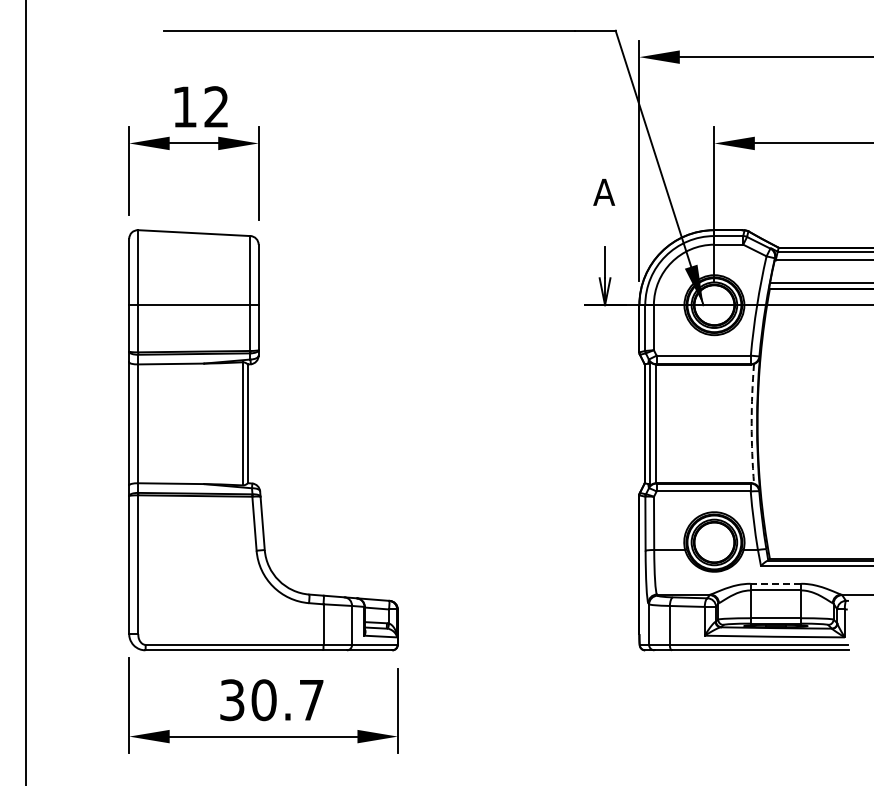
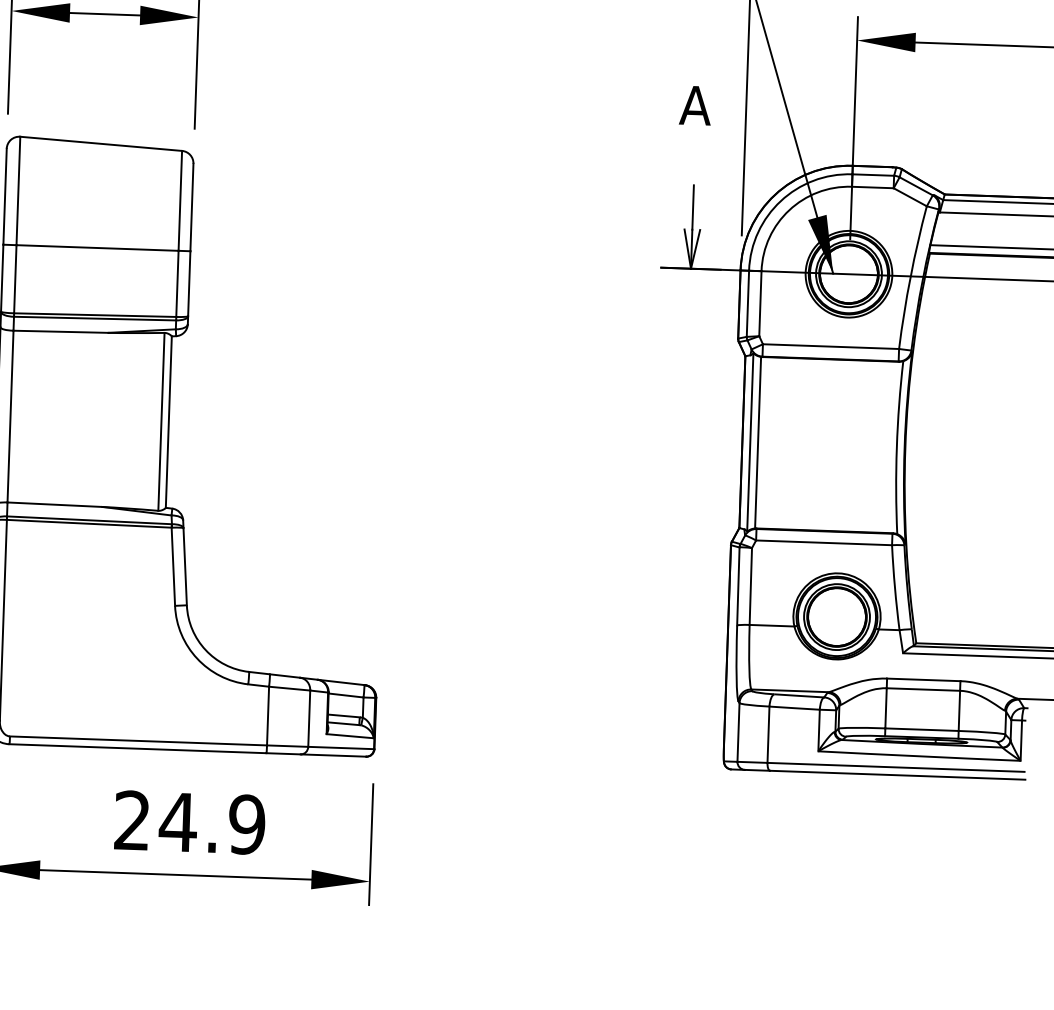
arc: (751, 423) -> (896, 447), dashed -> solid
line: (775, 583) -> (923, 679), dashed -> solid
text: (272, 700) -> (190, 823), 30.7 -> 24.9

